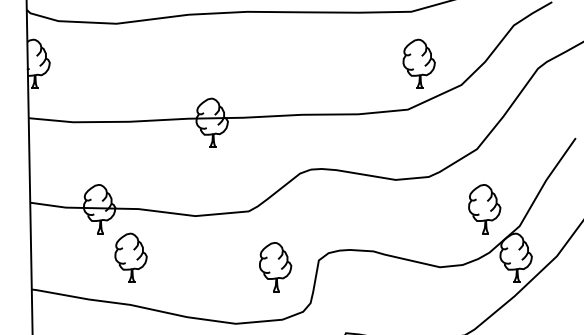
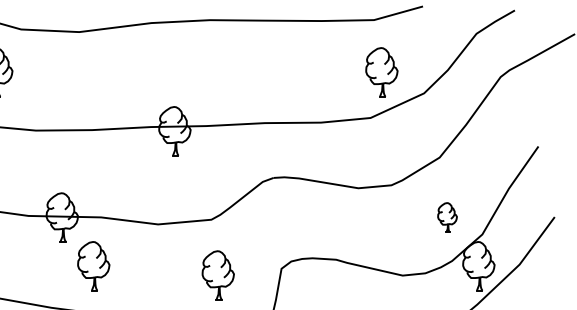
part: (484, 209) -> (447, 217), size x0.6
part: (275, 267) -> (218, 275), moved

